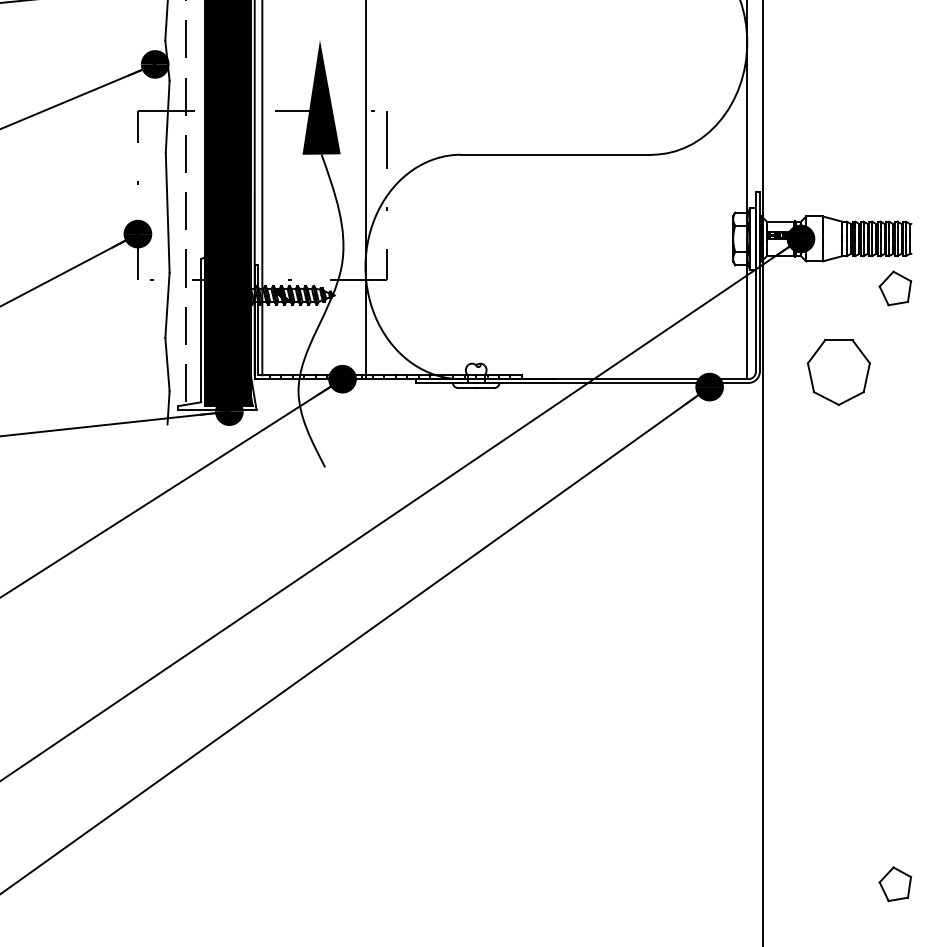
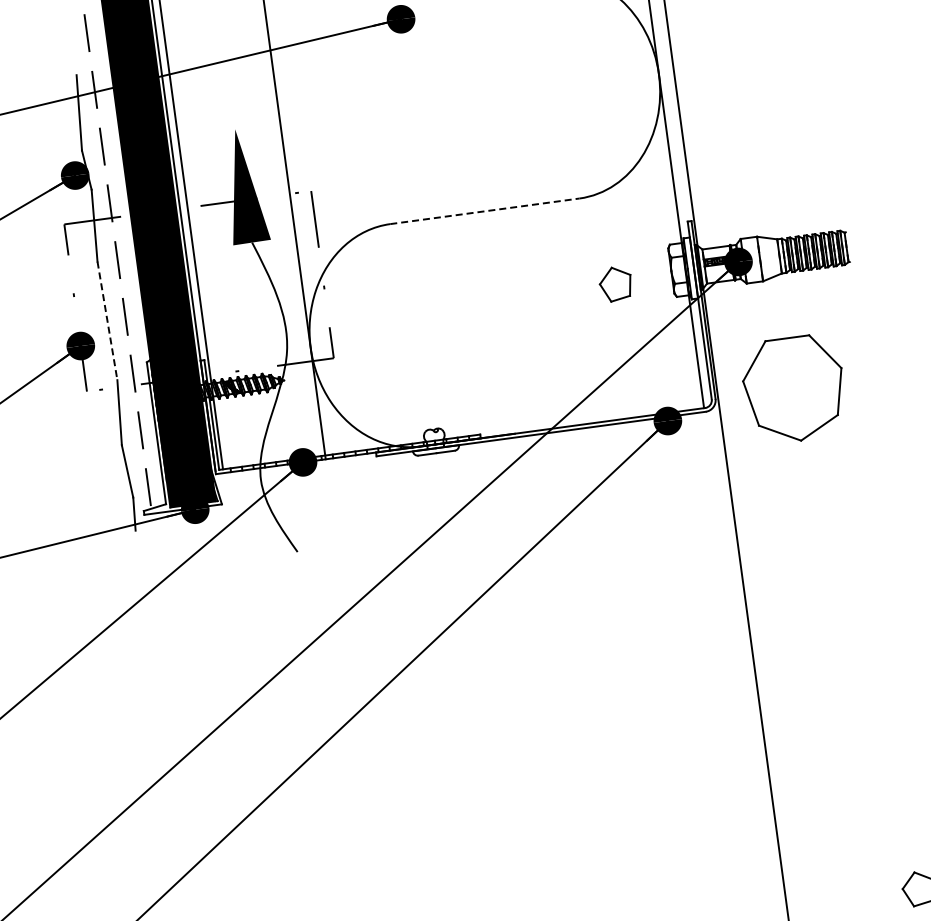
line: (556, 154) -> (484, 211), solid -> dashed
line: (167, 213) -> (107, 321), solid -> dashed
part: (895, 288) -> (615, 284), moved
part: (838, 372) -> (793, 389), size x1.6

